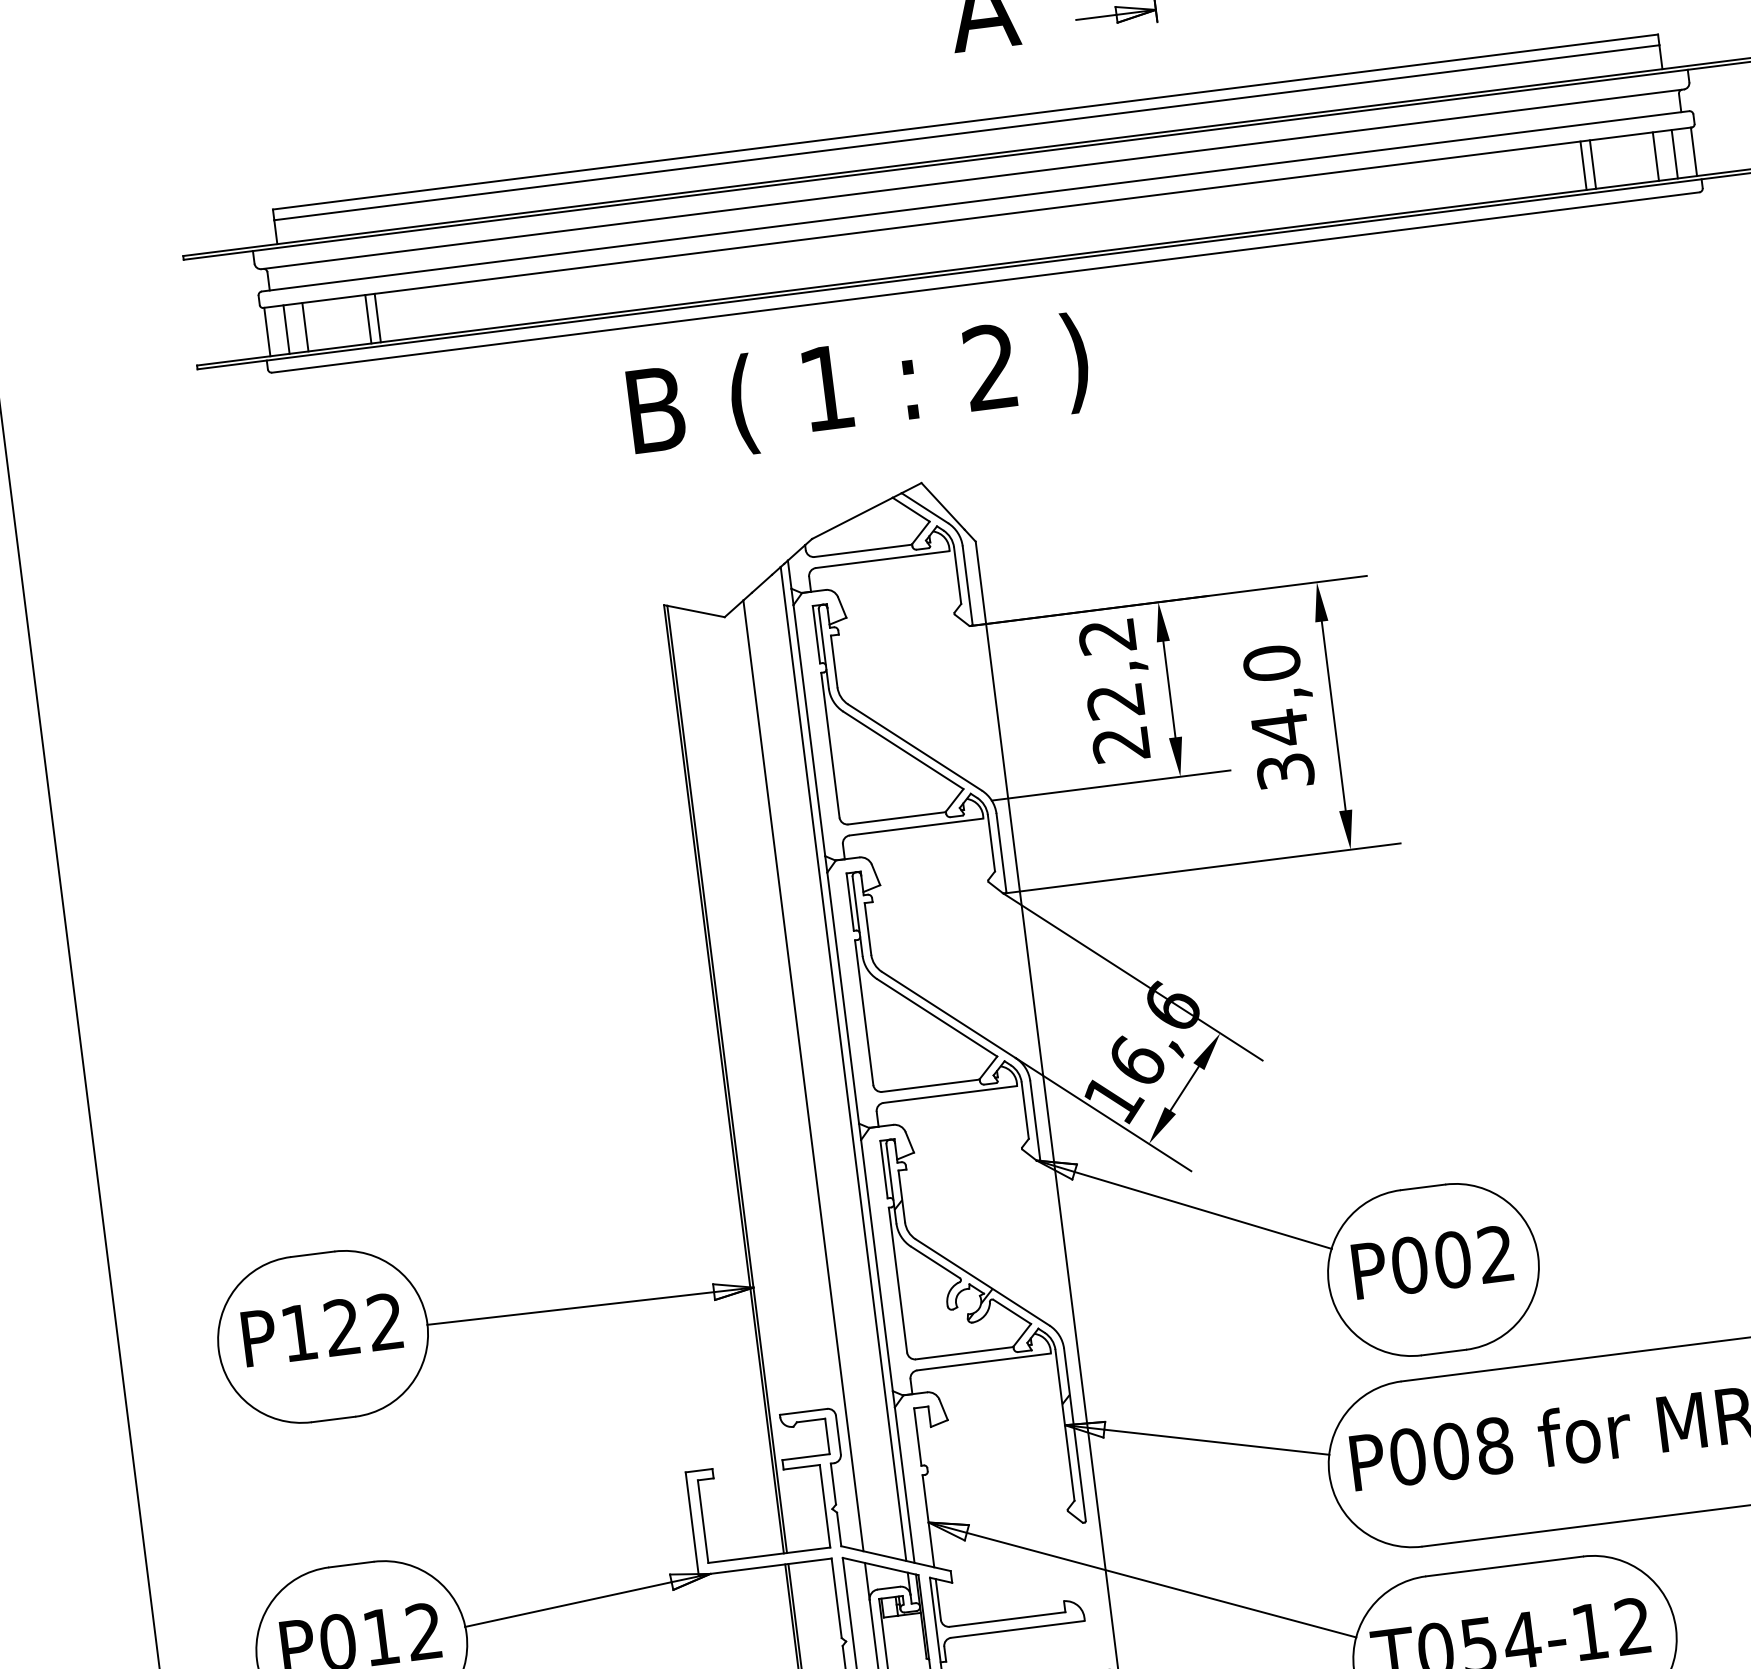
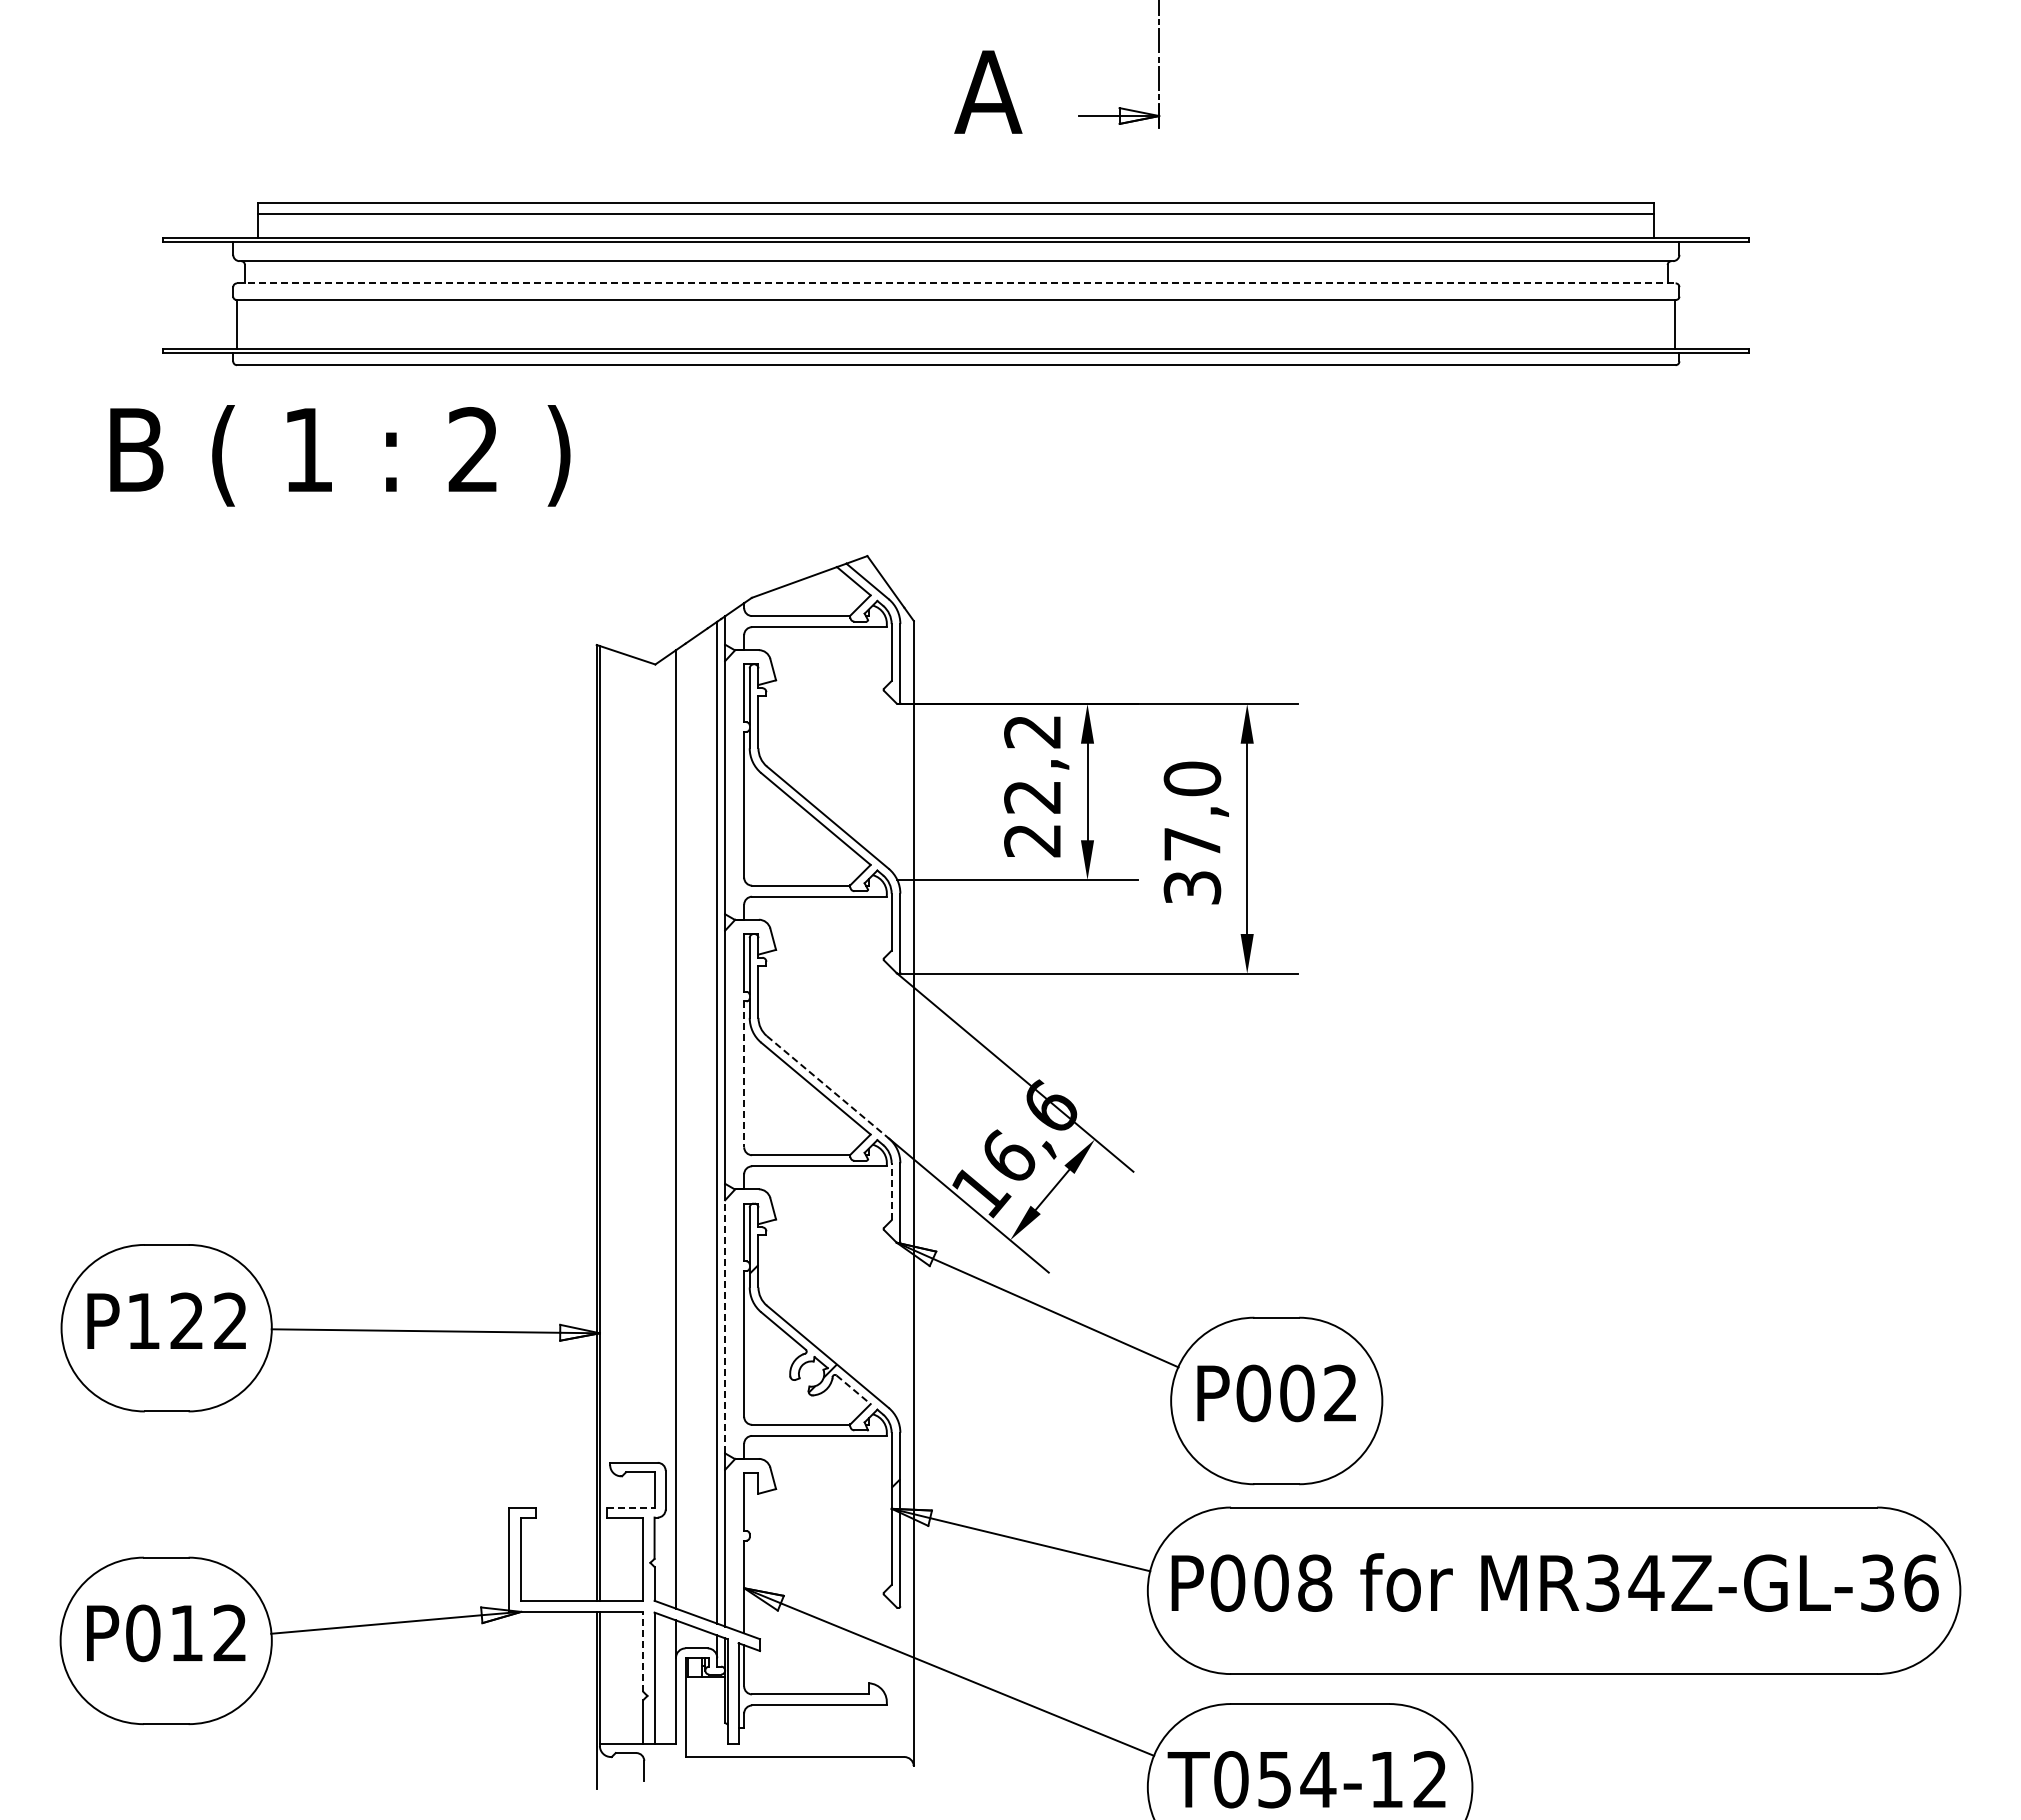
line: (1674, 153) -> (1655, 323), removed
line: (1655, 155) -> (1636, 323), removed
line: (1592, 163) -> (1573, 323), removed
line: (1582, 165) -> (1563, 323), removed
line: (975, 201) -> (956, 283), solid -> dashed
line: (377, 317) -> (348, 323), removed
line: (368, 318) -> (339, 323), removed
line: (305, 326) -> (275, 323), removed
line: (286, 328) -> (256, 323), removed
text: (859, 389) -> (340, 455), moved
text: (1280, 728) -> (1192, 844), 34,0 -> 37,0
line: (864, 1012) -> (744, 1074), solid -> dashed
line: (948, 1015) -> (827, 1087), solid -> dashed
line: (1025, 1110) -> (891, 1191), solid -> dashed
line: (877, 1265) -> (725, 1326), solid -> dashed
line: (1013, 1312) -> (854, 1390), solid -> dashed
line: (805, 1457) -> (630, 1508), solid -> dashed
line: (836, 1597) -> (643, 1651), solid -> dashed

